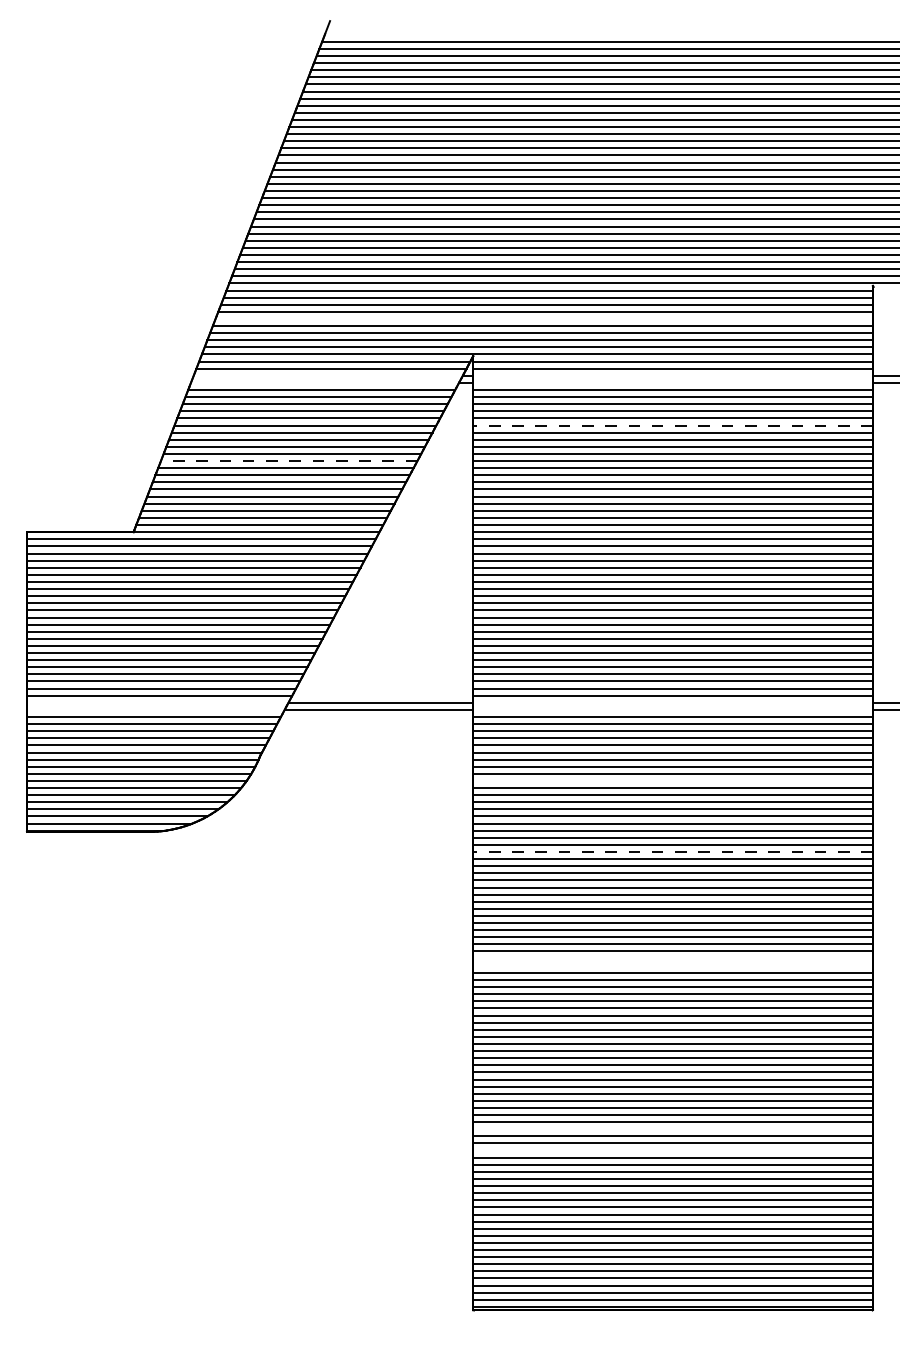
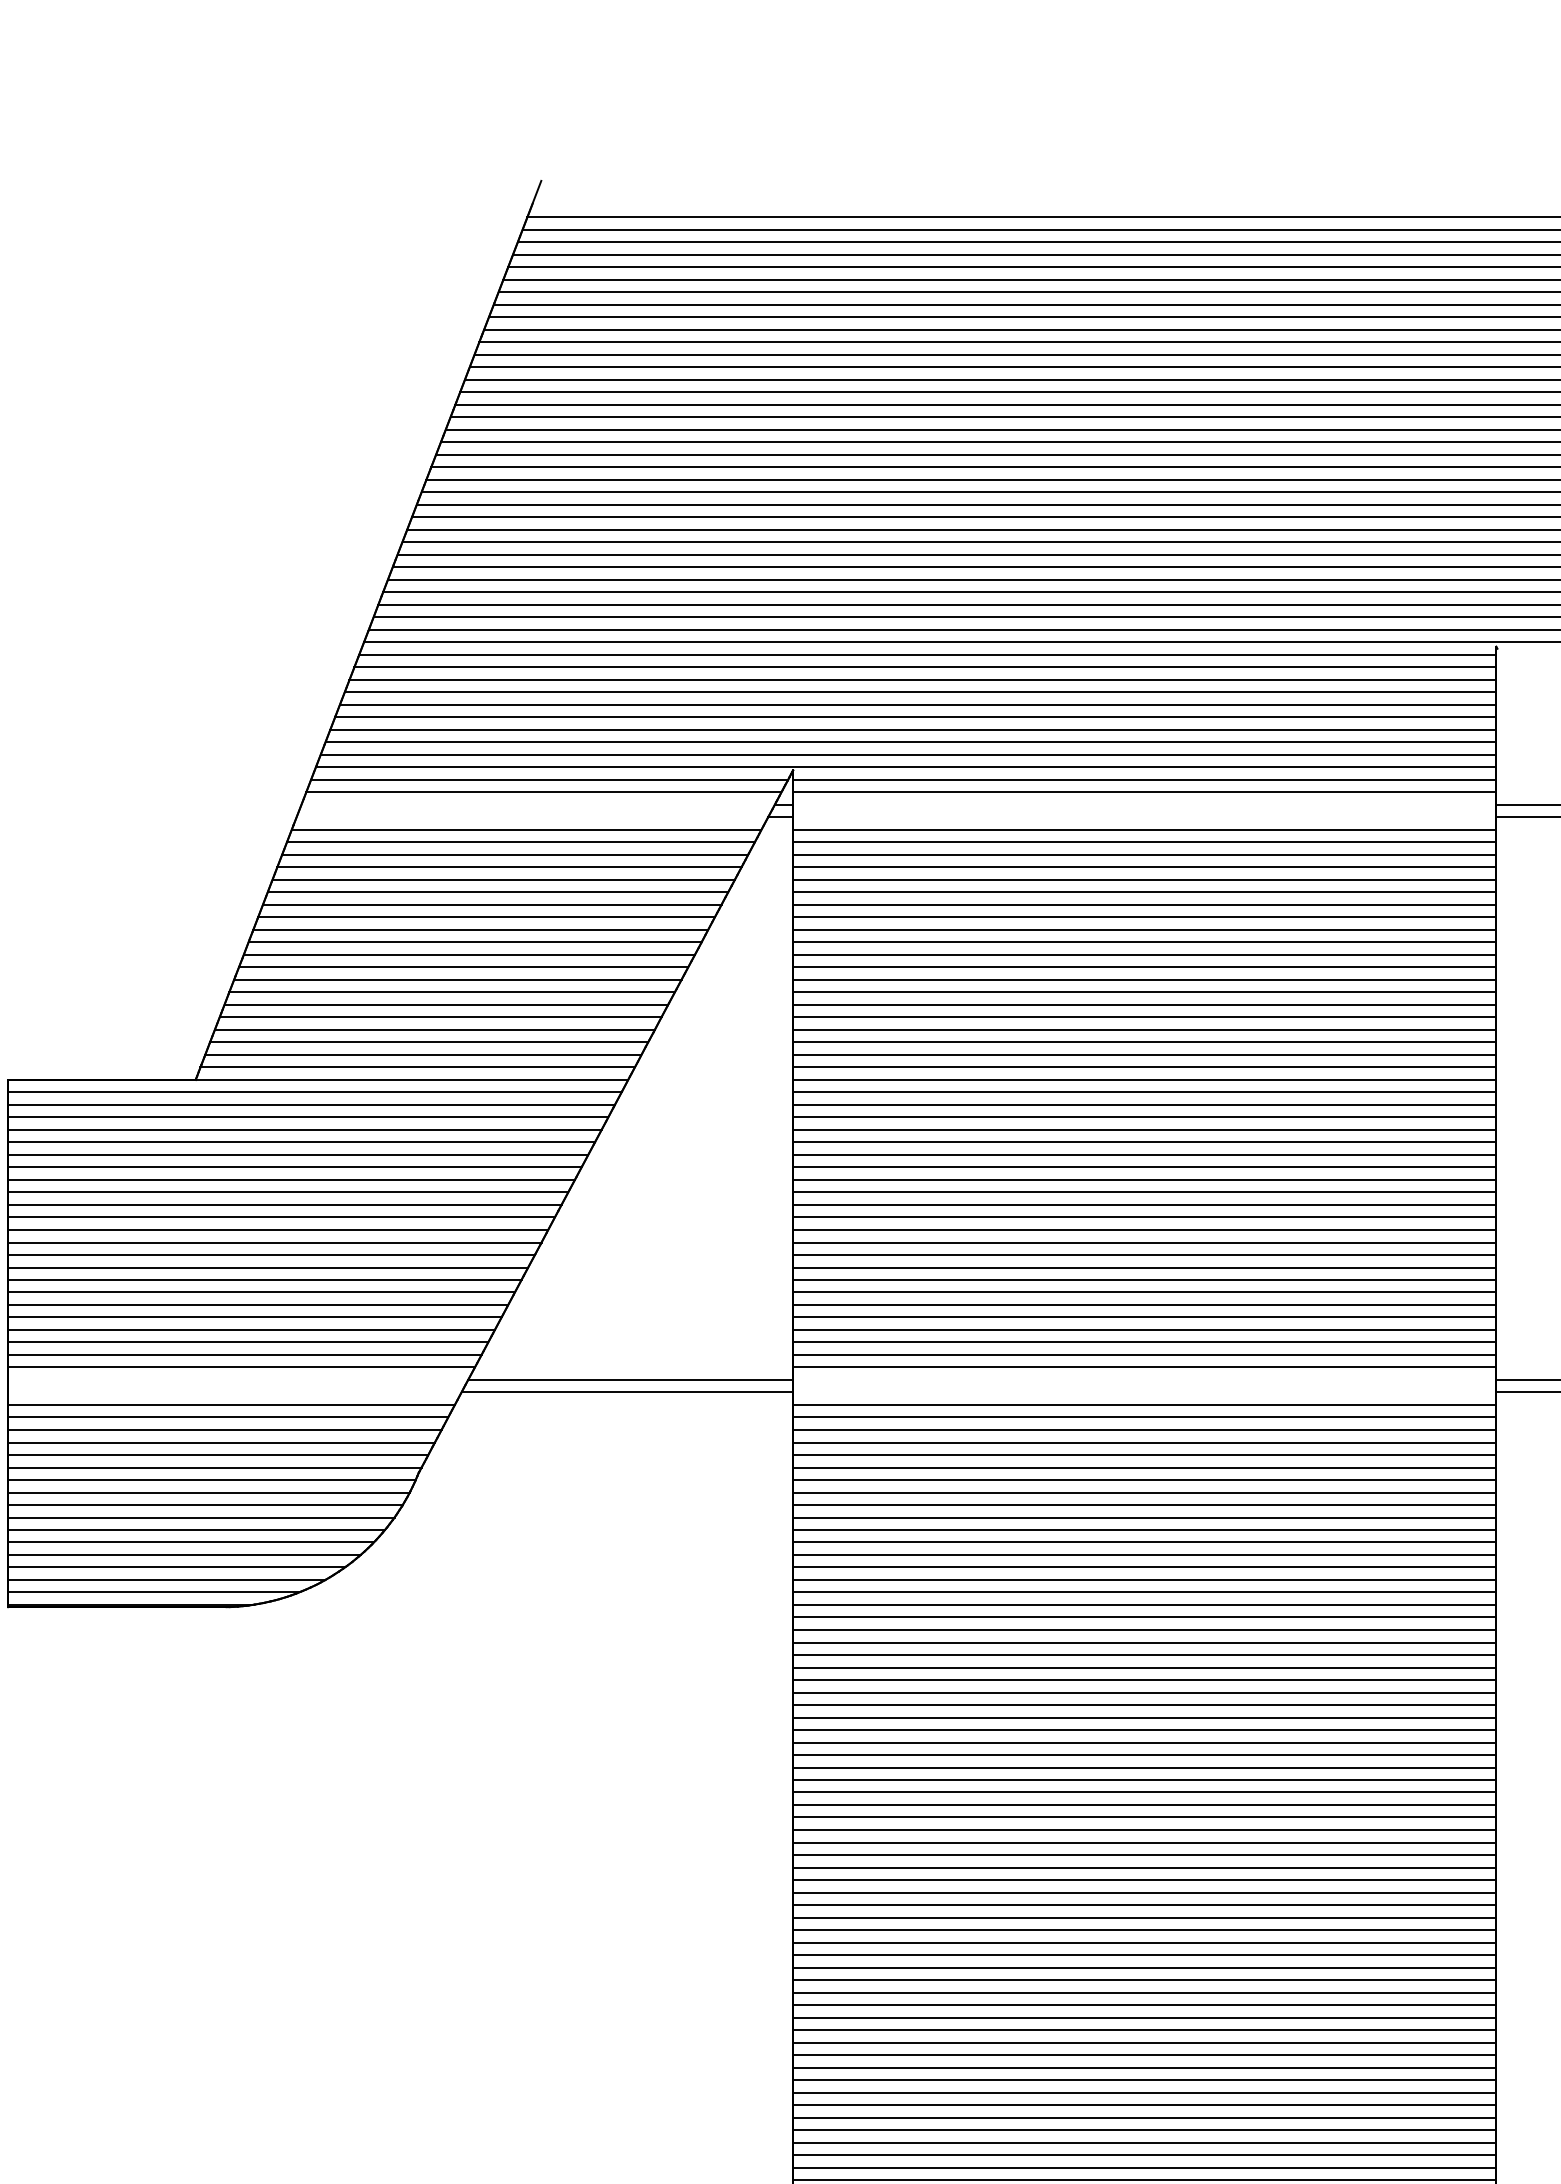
line: (543, 318) -> (916, 704), added
line: (673, 425) -> (1145, 892), dashed -> solid
line: (288, 461) -> (468, 955), dashed -> solid
line: (672, 780) -> (1143, 1516), added
line: (673, 852) -> (1145, 1643), dashed -> solid
line: (672, 958) -> (1143, 1829), added
line: (672, 965) -> (1143, 1842), added
line: (672, 1129) -> (1143, 2130), added
line: (672, 1150) -> (1143, 2167), added

